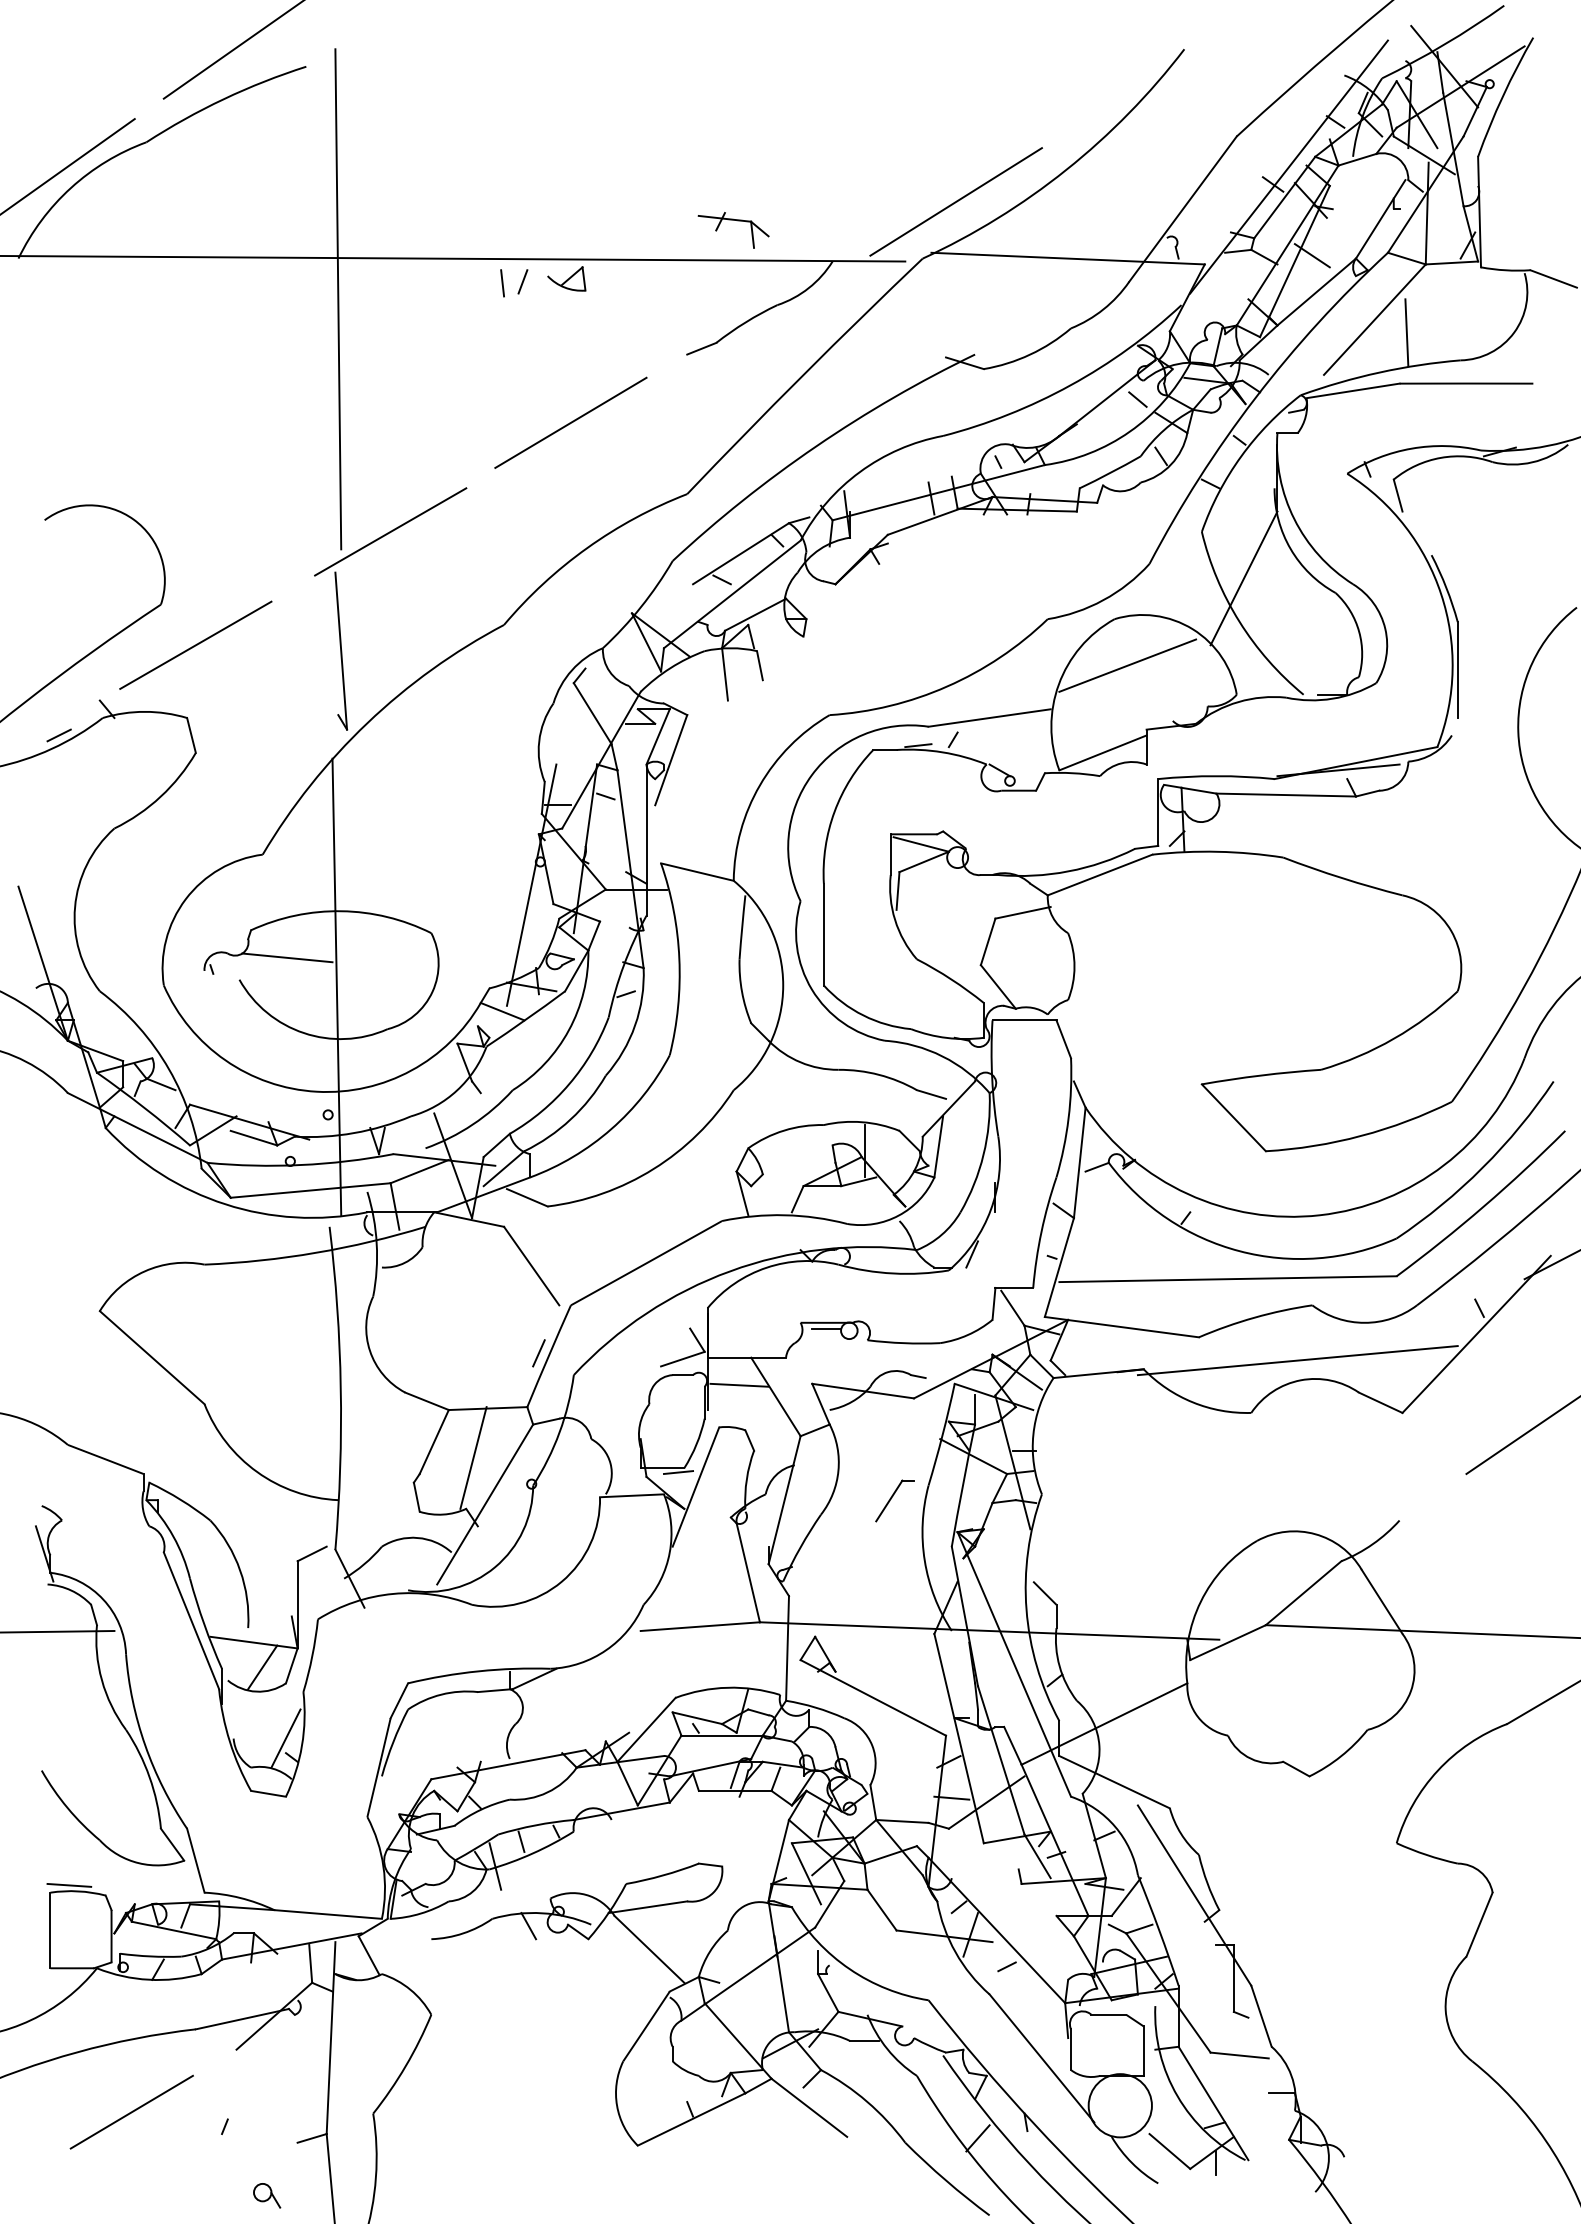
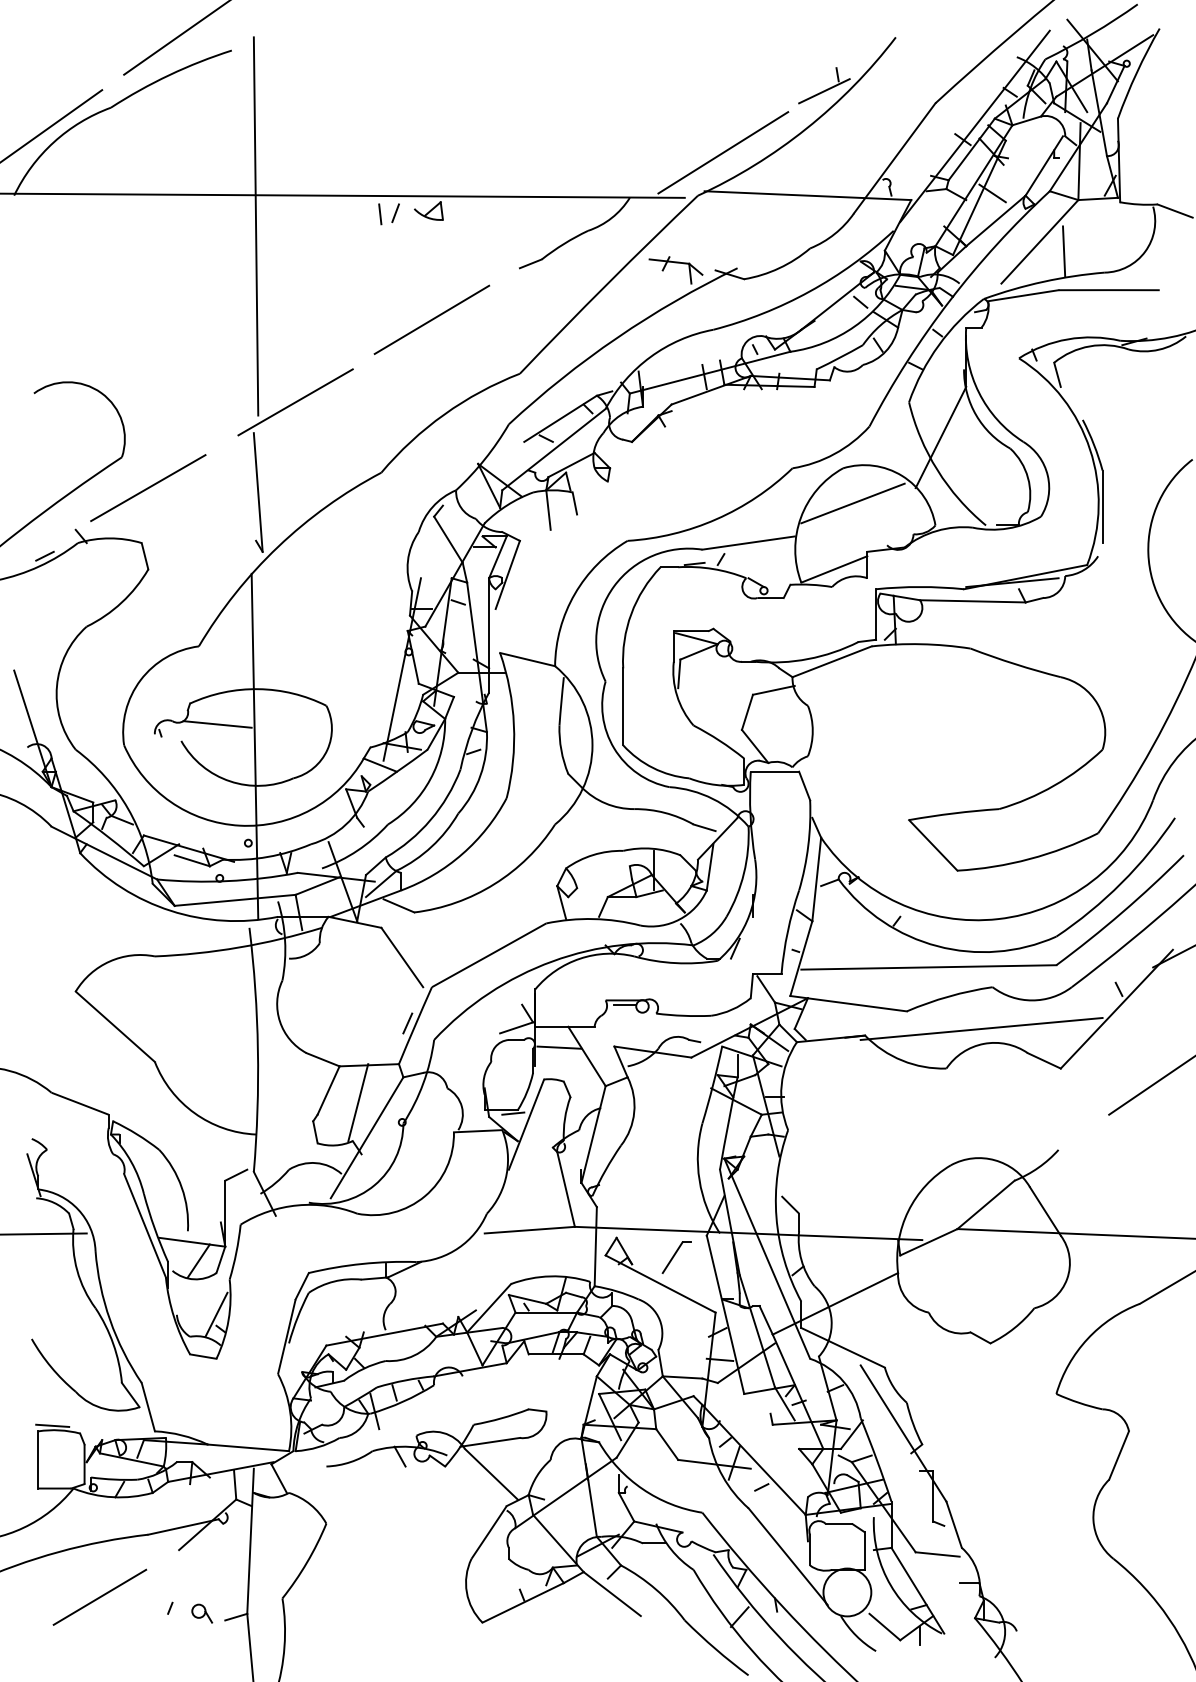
part: (1089, 113) -> (824, 85), added
part: (737, 221) -> (678, 263), moved
part: (894, 1500) -> (676, 1257), moved
part: (267, 2195) -> (202, 1613), moved

